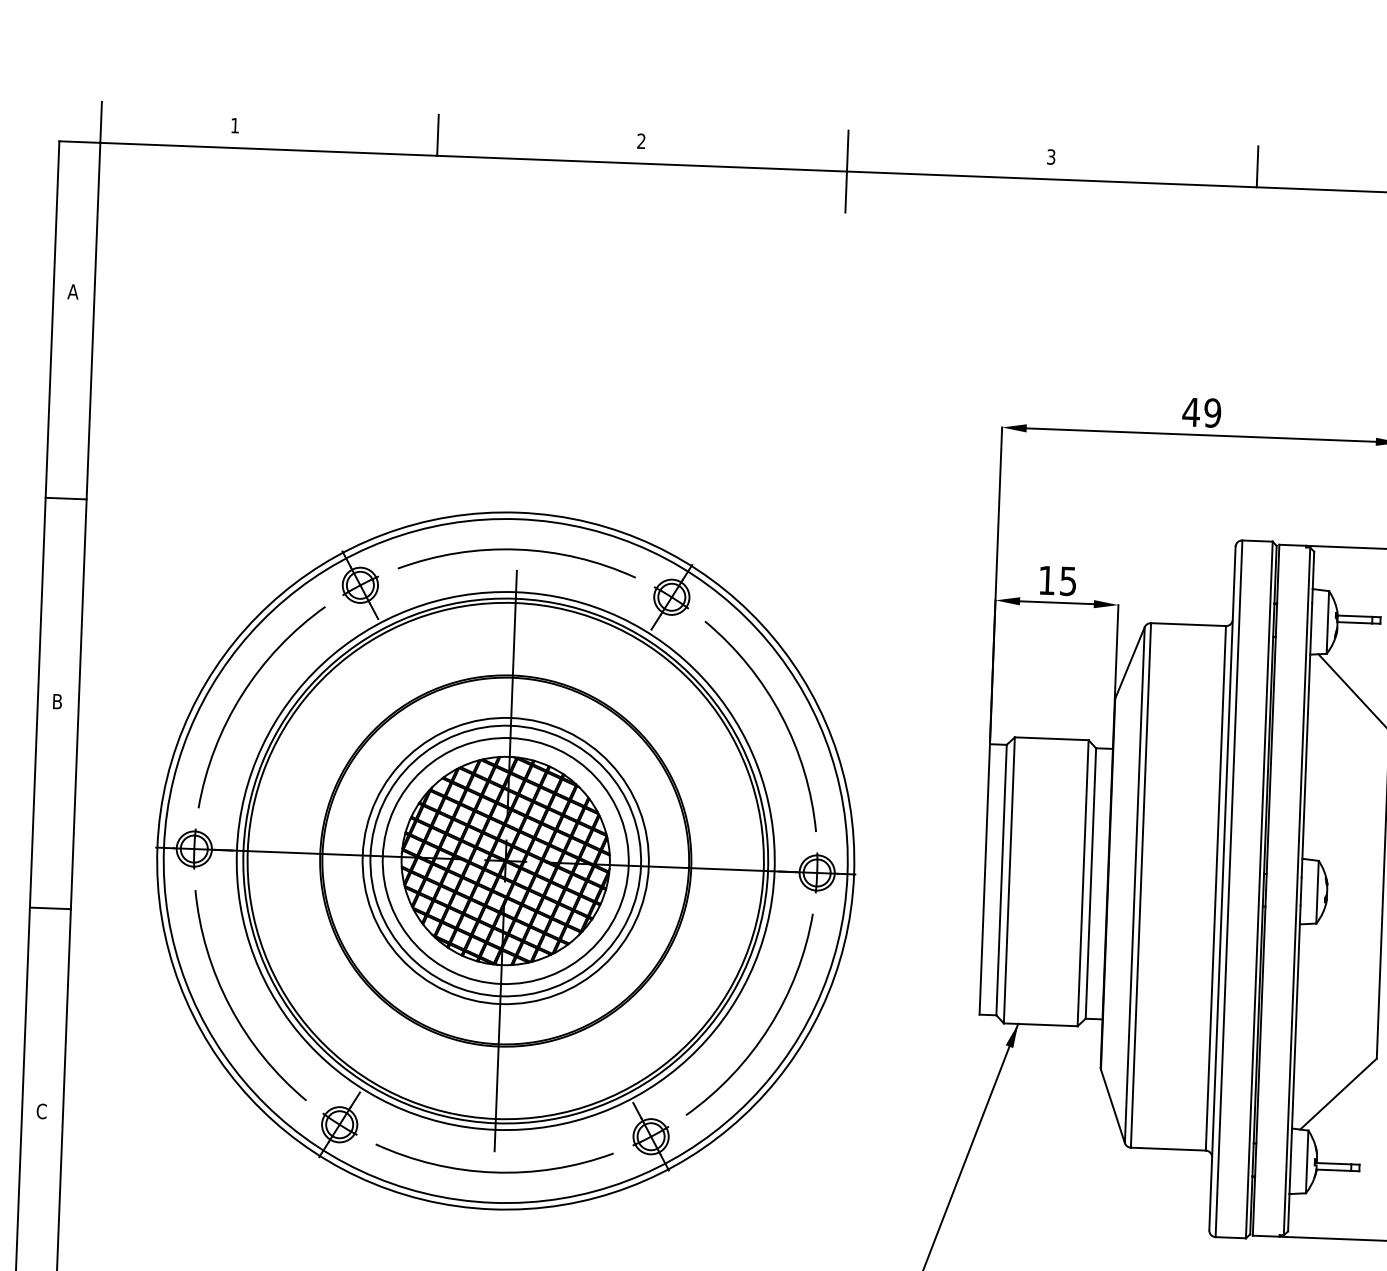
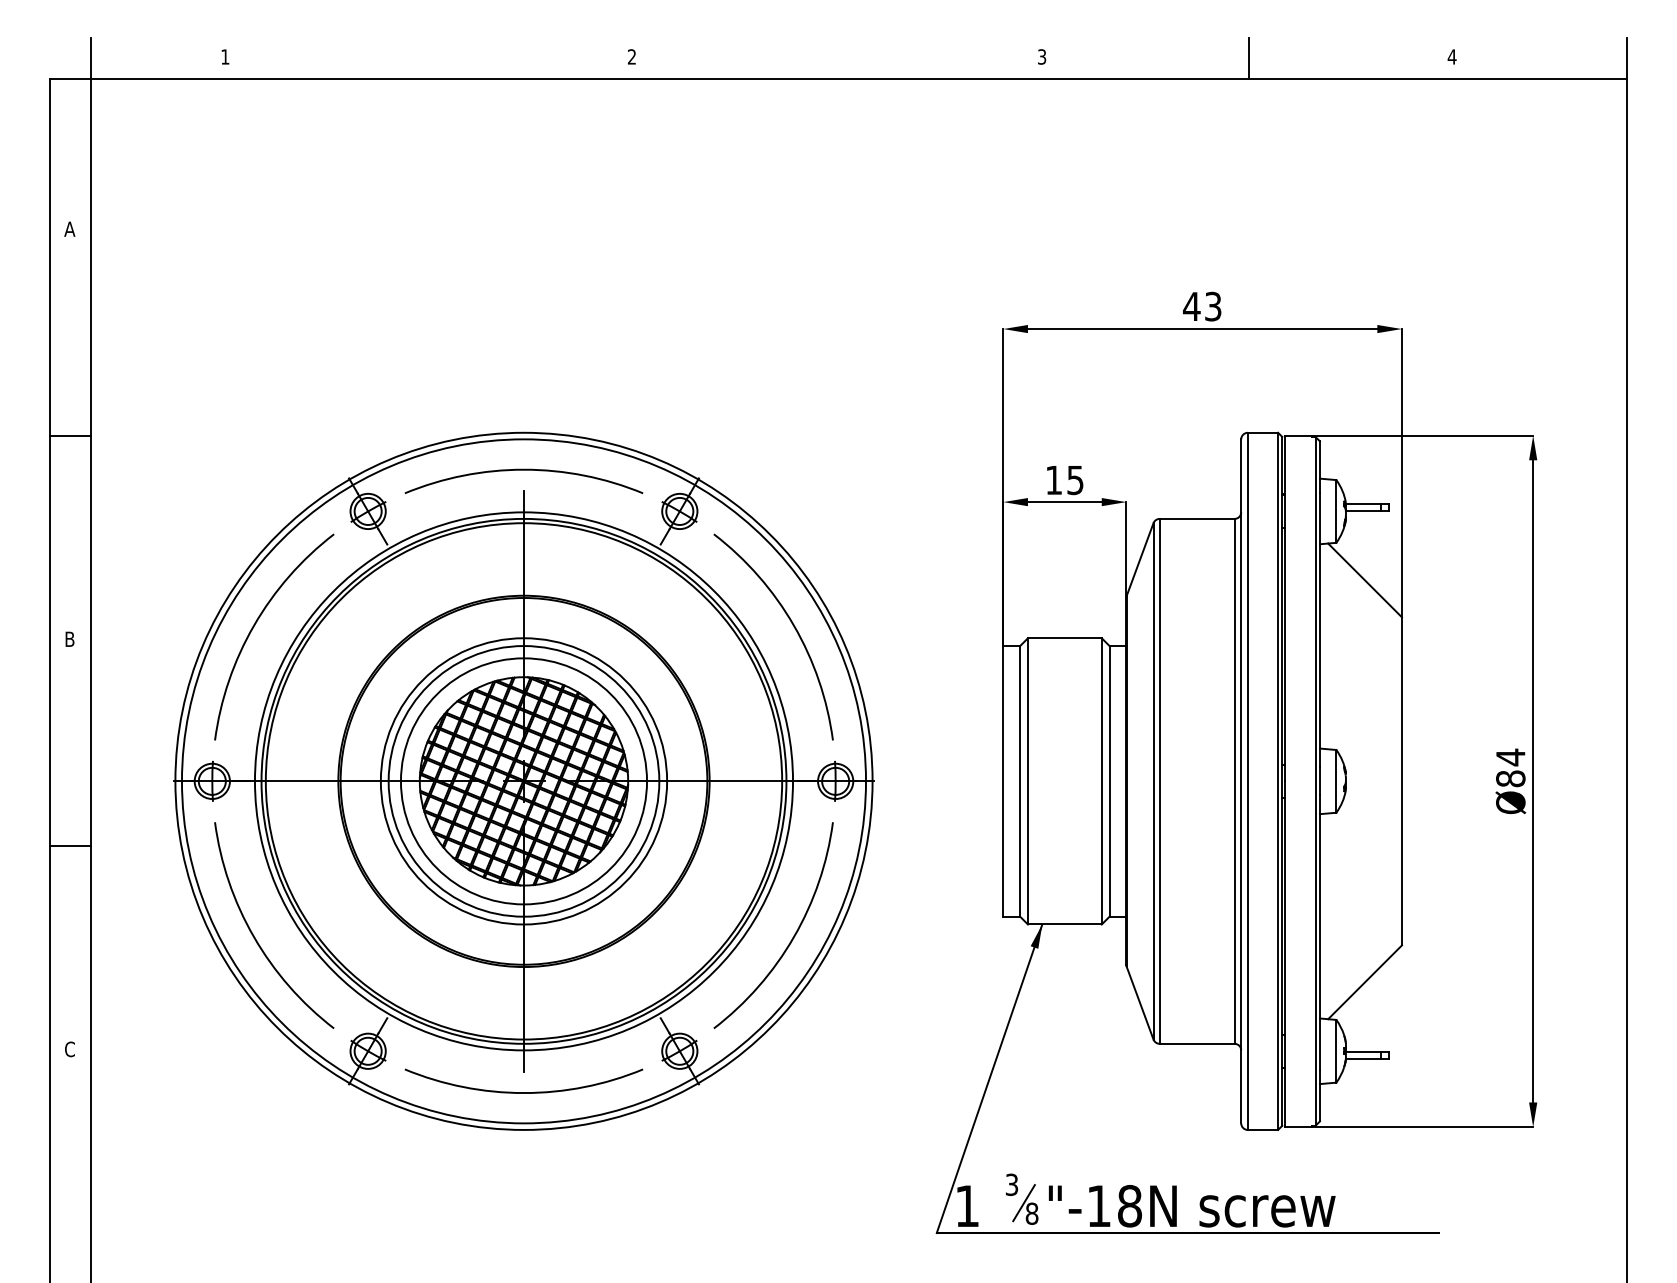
line: (438, 135) -> (428, 58), removed
line: (846, 171) -> (838, 79), removed
text: (1211, 412) -> (1212, 306), 49 -> 43

